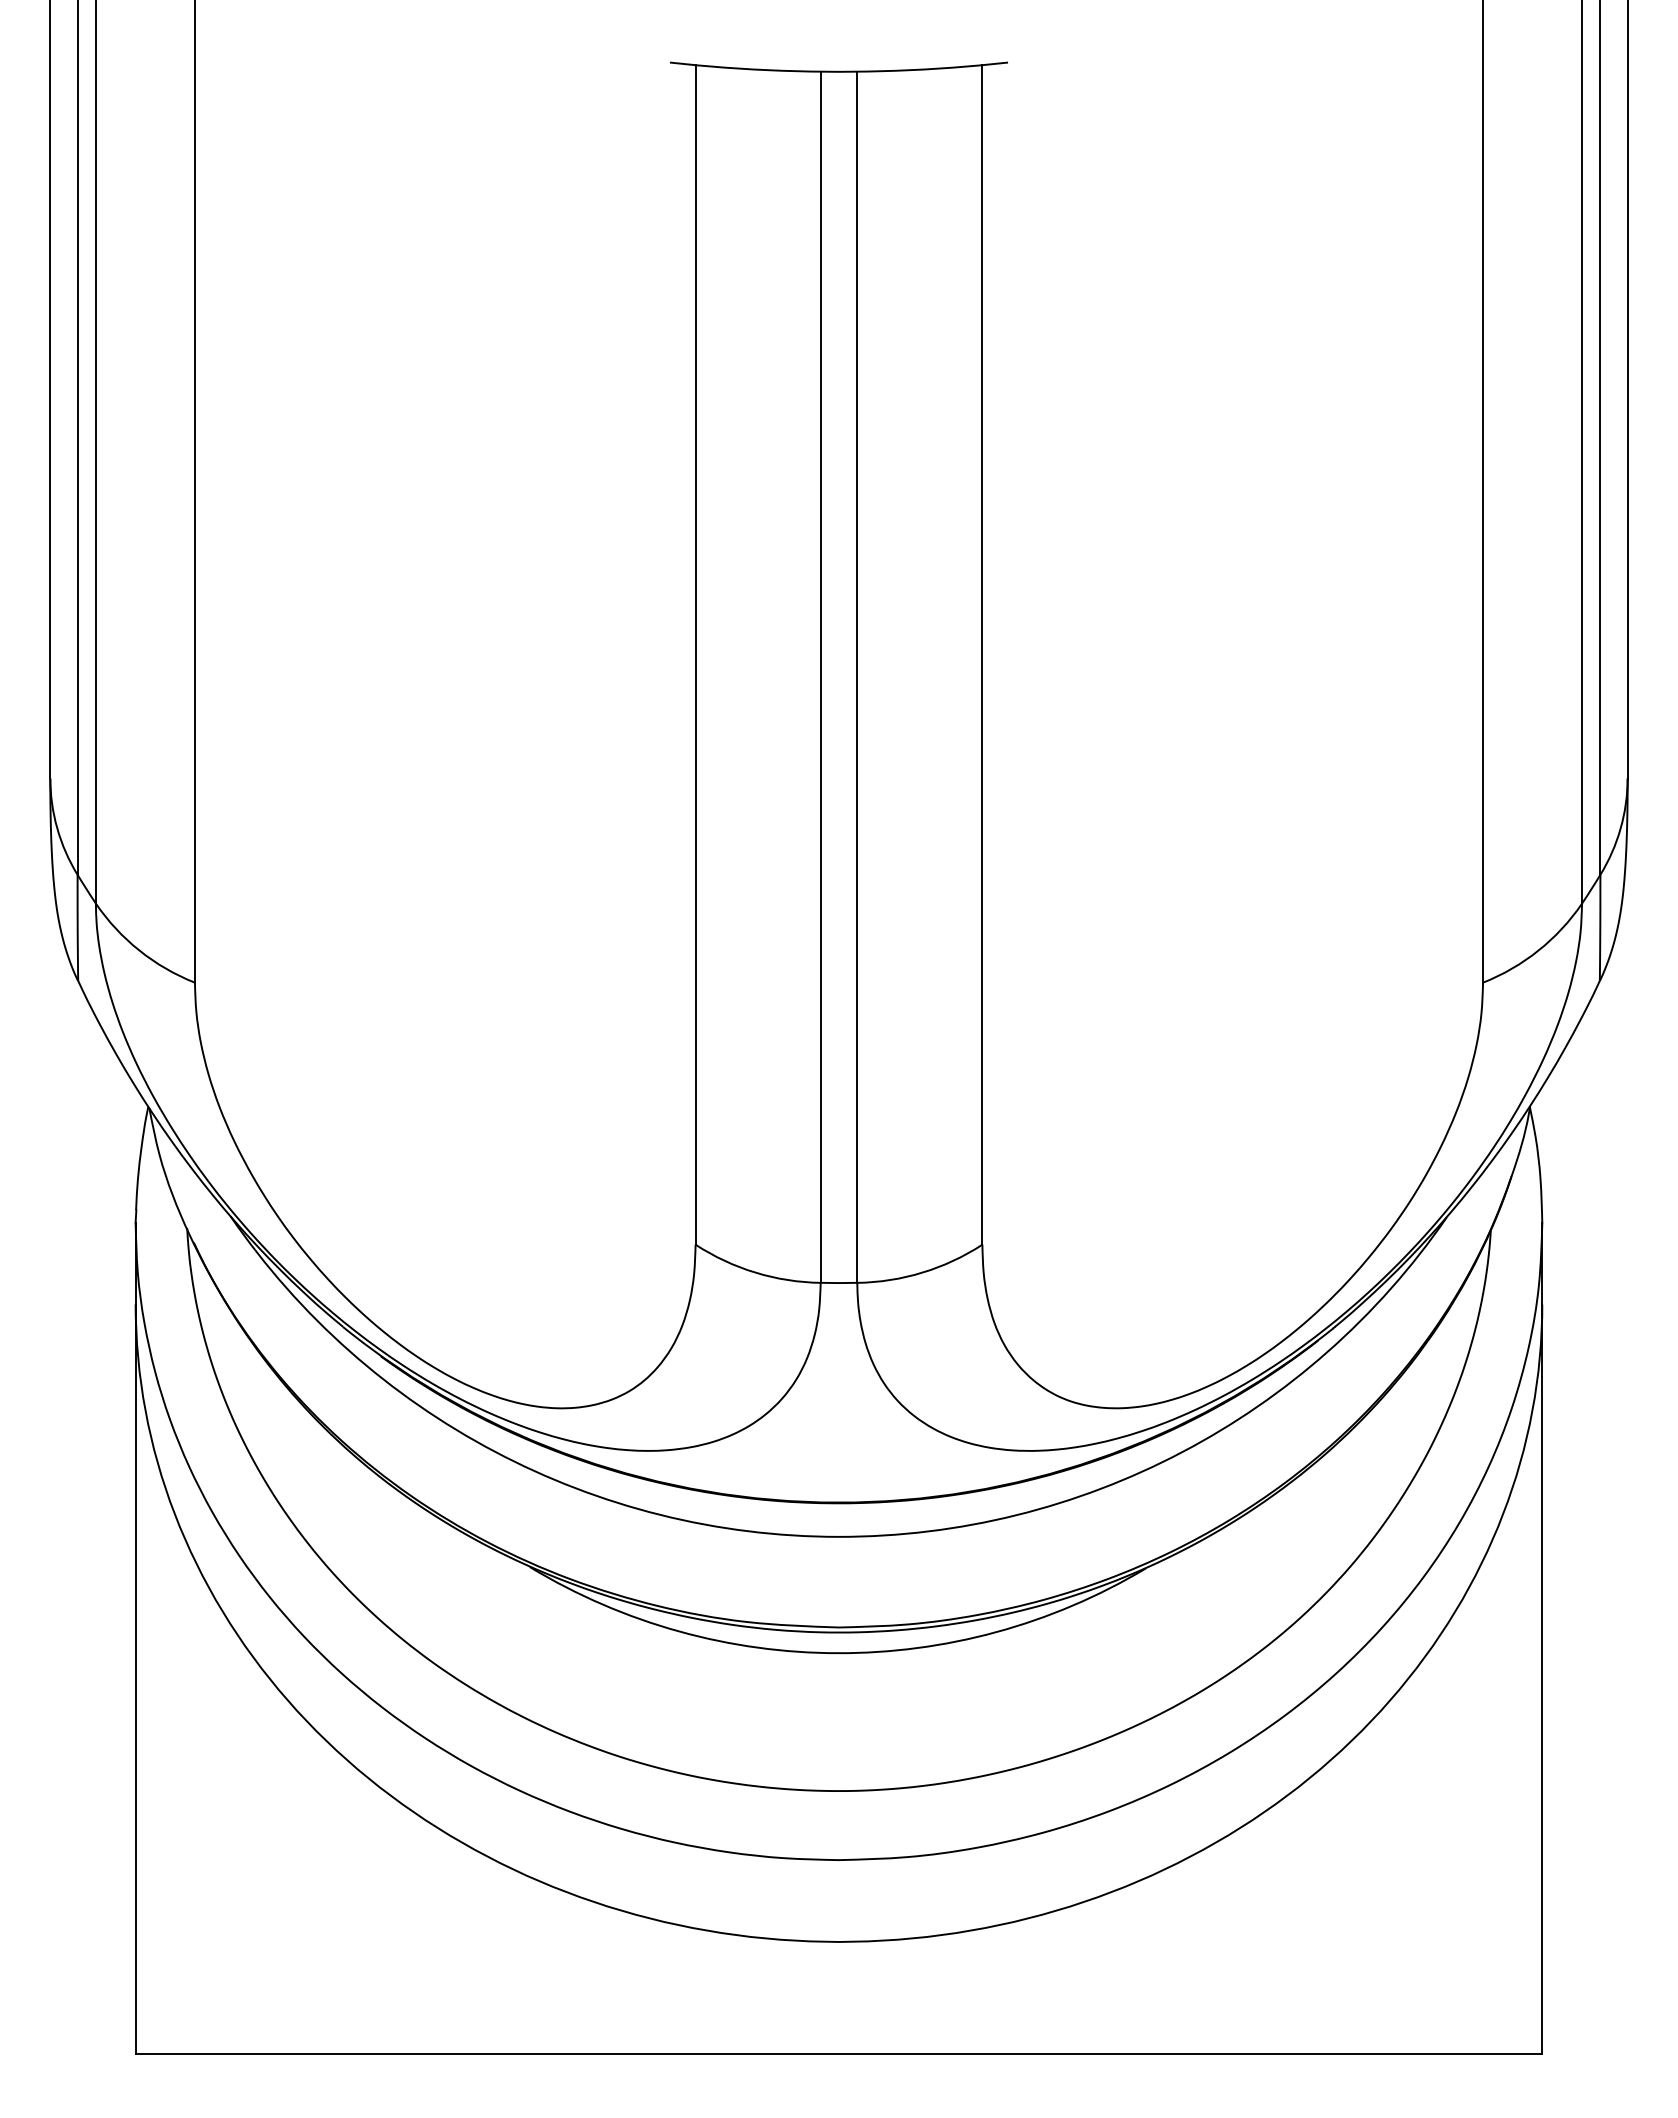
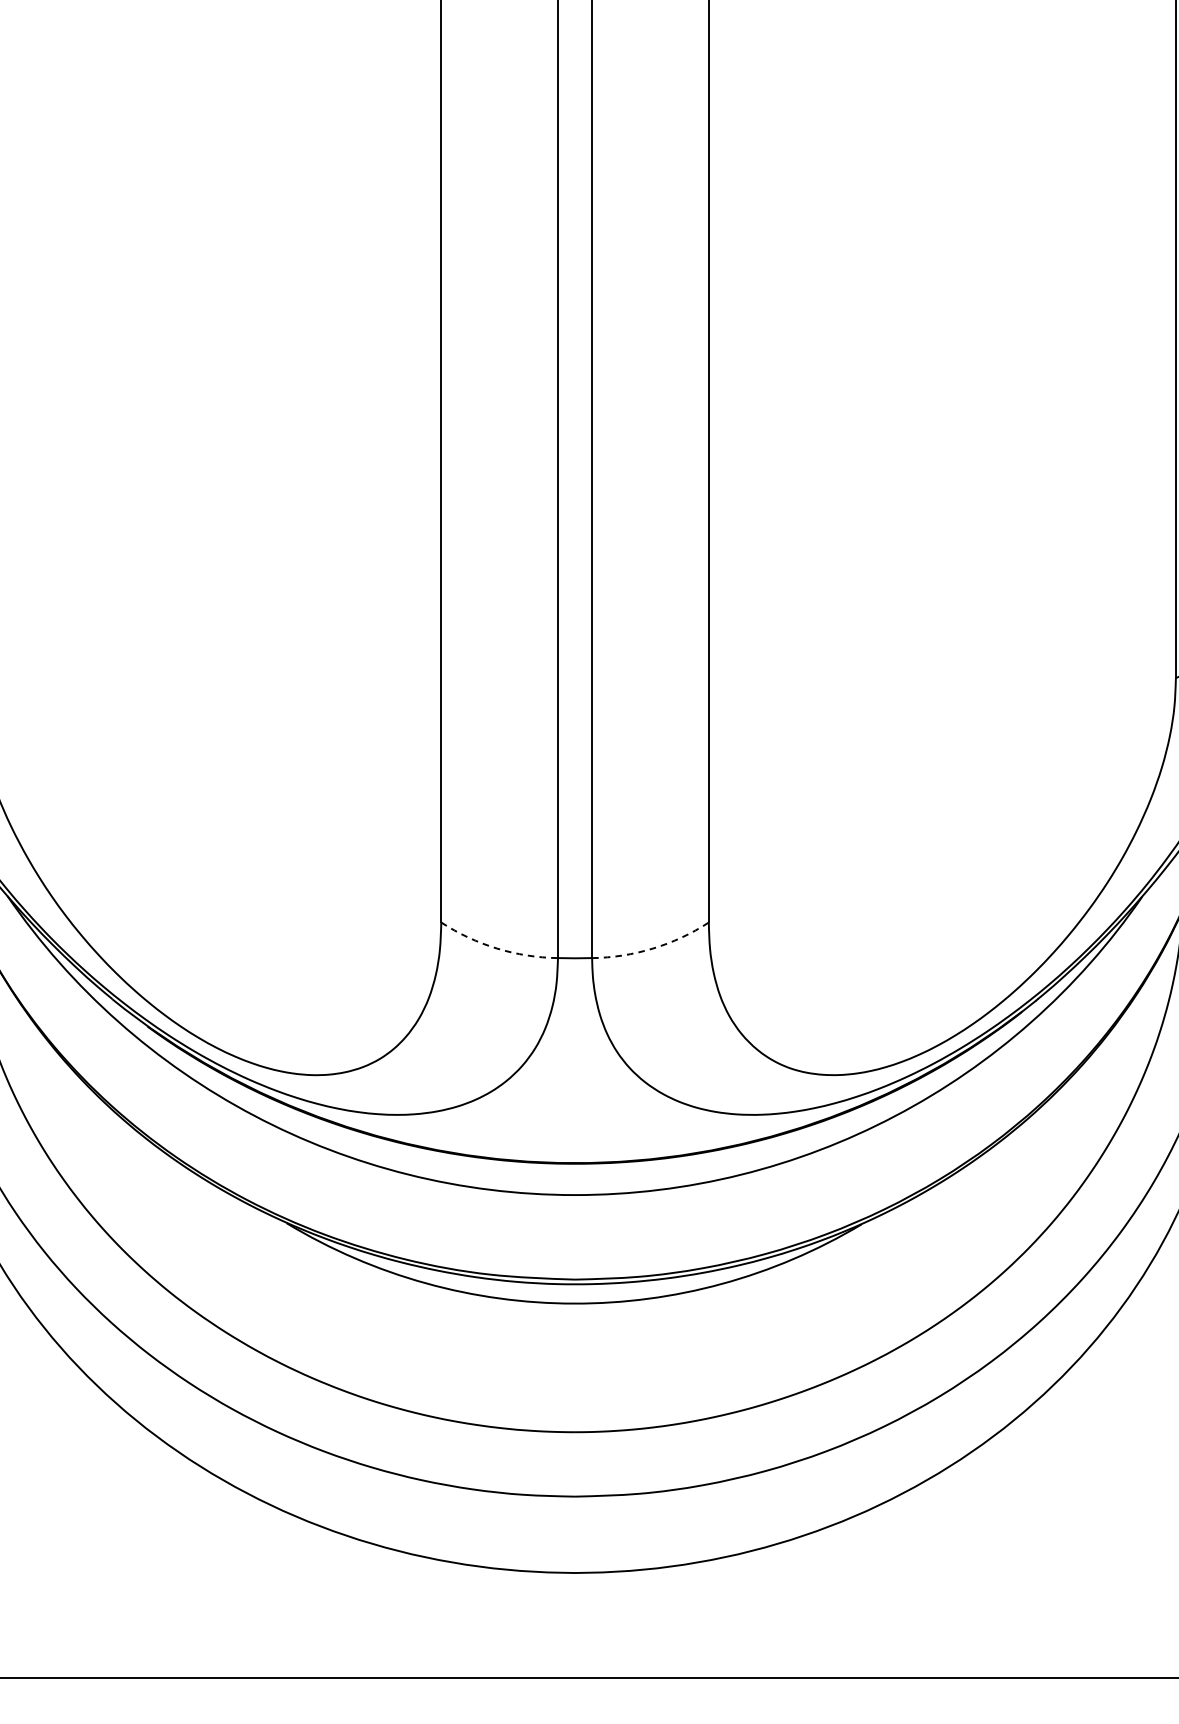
arc: (755, 1272) -> (497, 948), solid -> dashed
arc: (922, 1272) -> (652, 948), solid -> dashed

